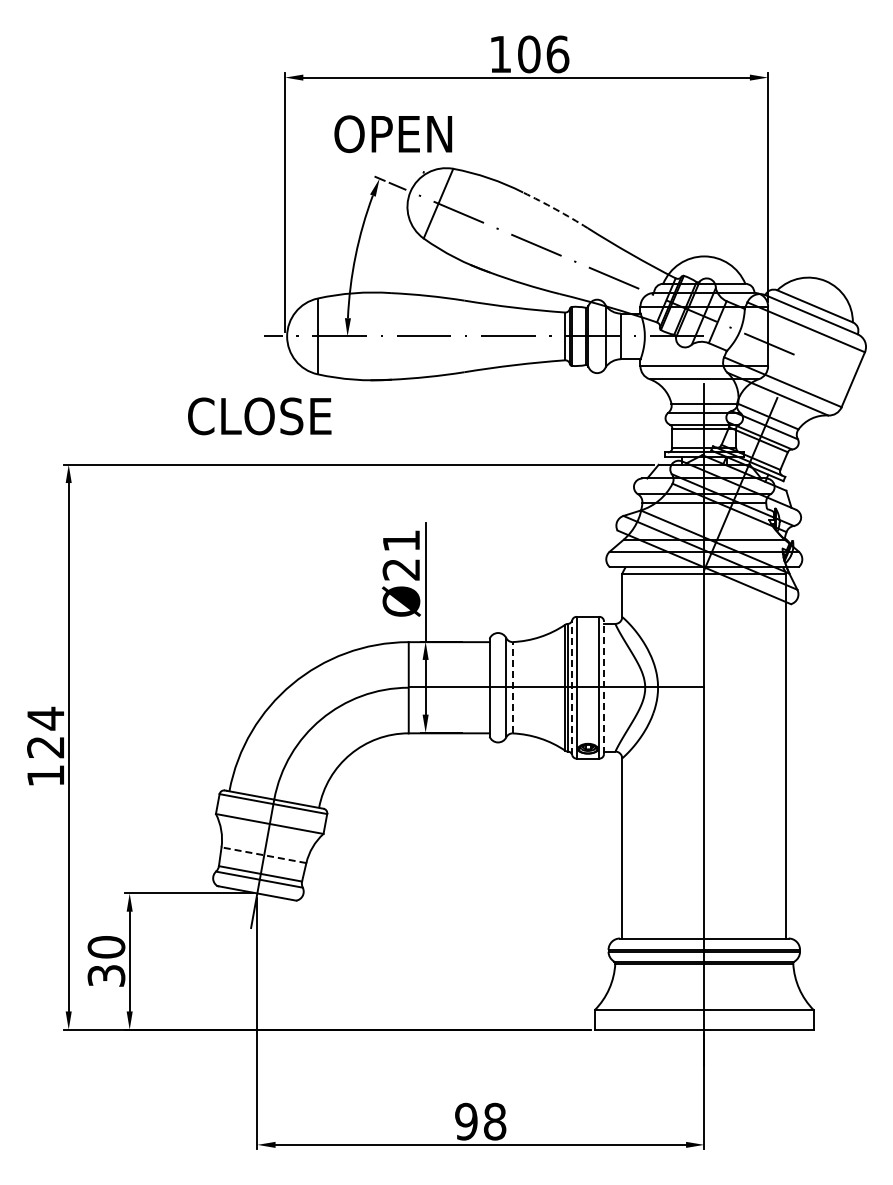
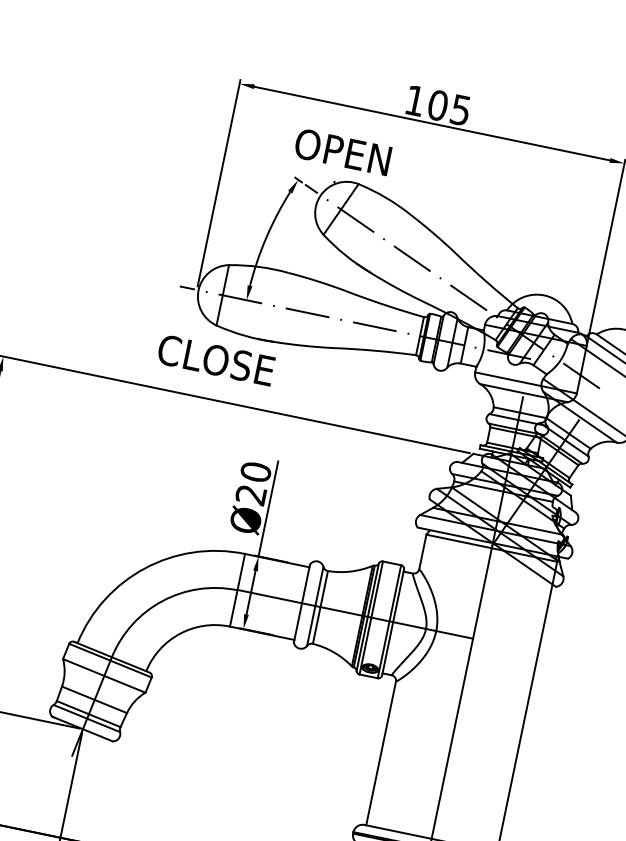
text: (557, 54) -> (460, 110), 106 -> 105
text: (393, 134) -> (342, 152), moved
arc: (555, 209) -> (433, 233), dashed -> solid
text: (259, 416) -> (215, 360), moved
text: (401, 540) -> (256, 471), Ø21 -> Ø20
line: (512, 687) -> (320, 607), dashed -> solid
line: (572, 687) -> (368, 617), dashed -> solid
line: (604, 687) -> (393, 622), dashed -> solid
line: (263, 855) -> (94, 699), dashed -> solid

